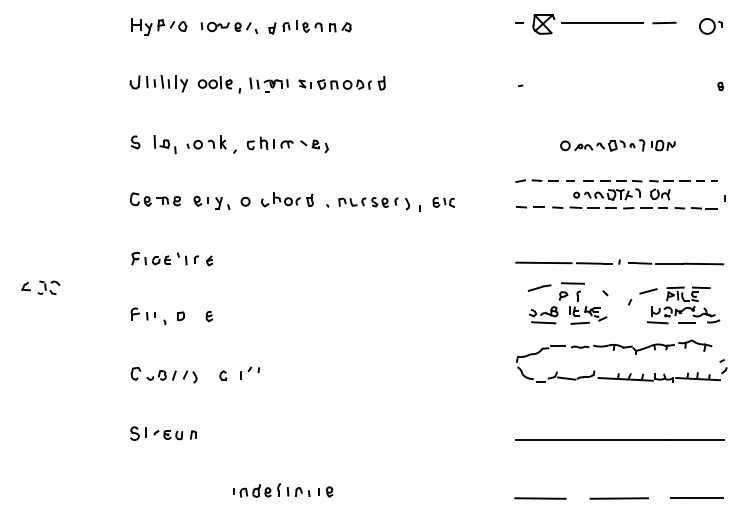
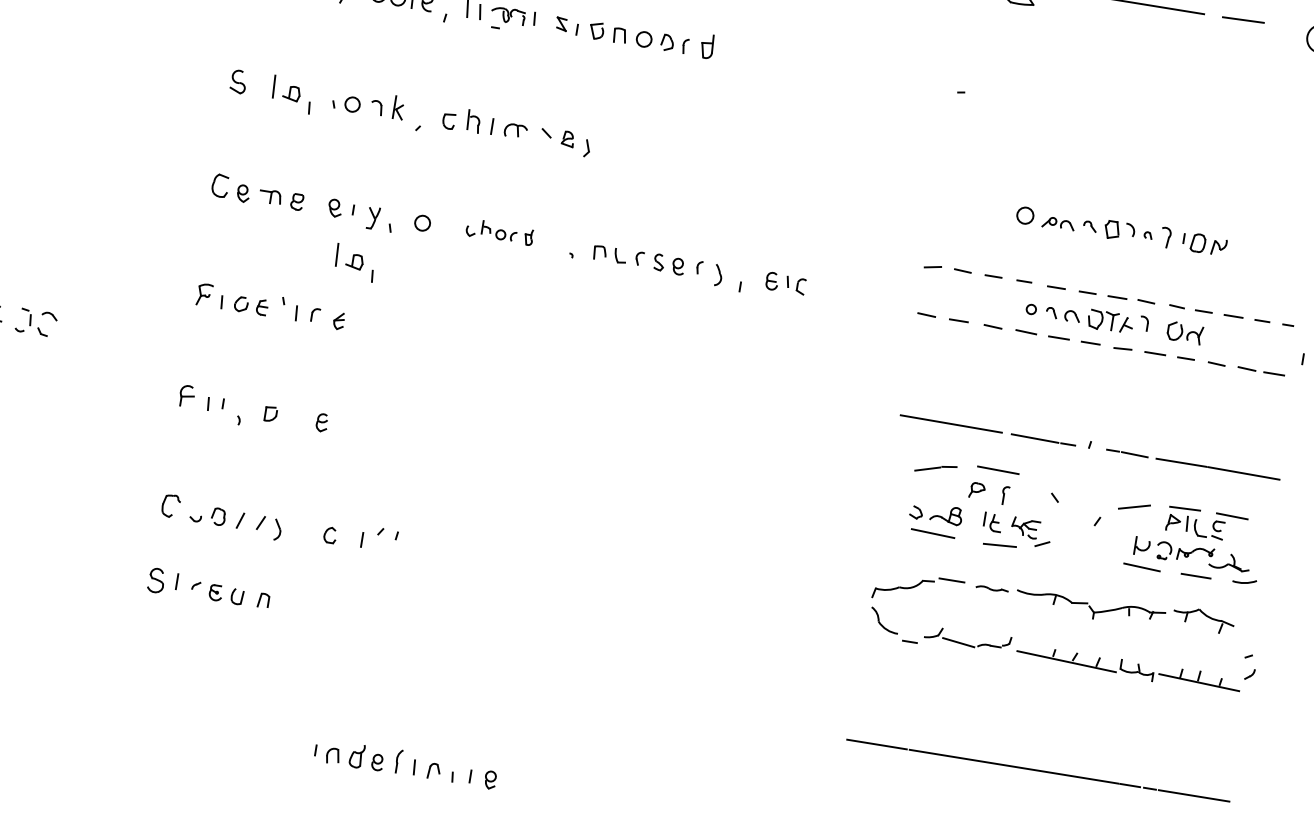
part: (287, 199) -> (500, 231), size x0.7
part: (212, 228) -> (354, 262), added
part: (163, 433) -> (208, 588), moved

